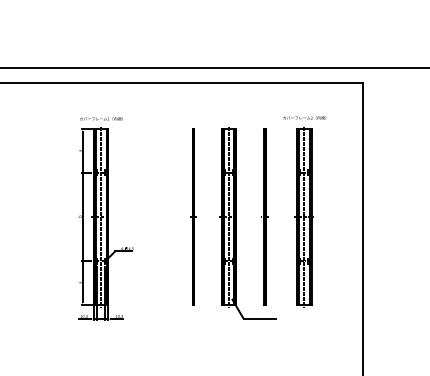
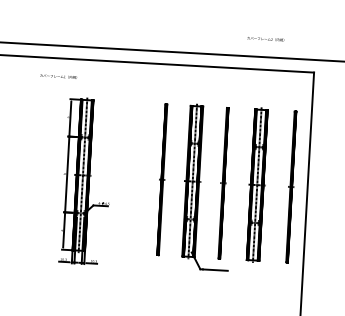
text: (304, 117) -> (265, 38), moved
text: (101, 118) -> (58, 76), moved
part: (343, 216) -> (290, 186), added

